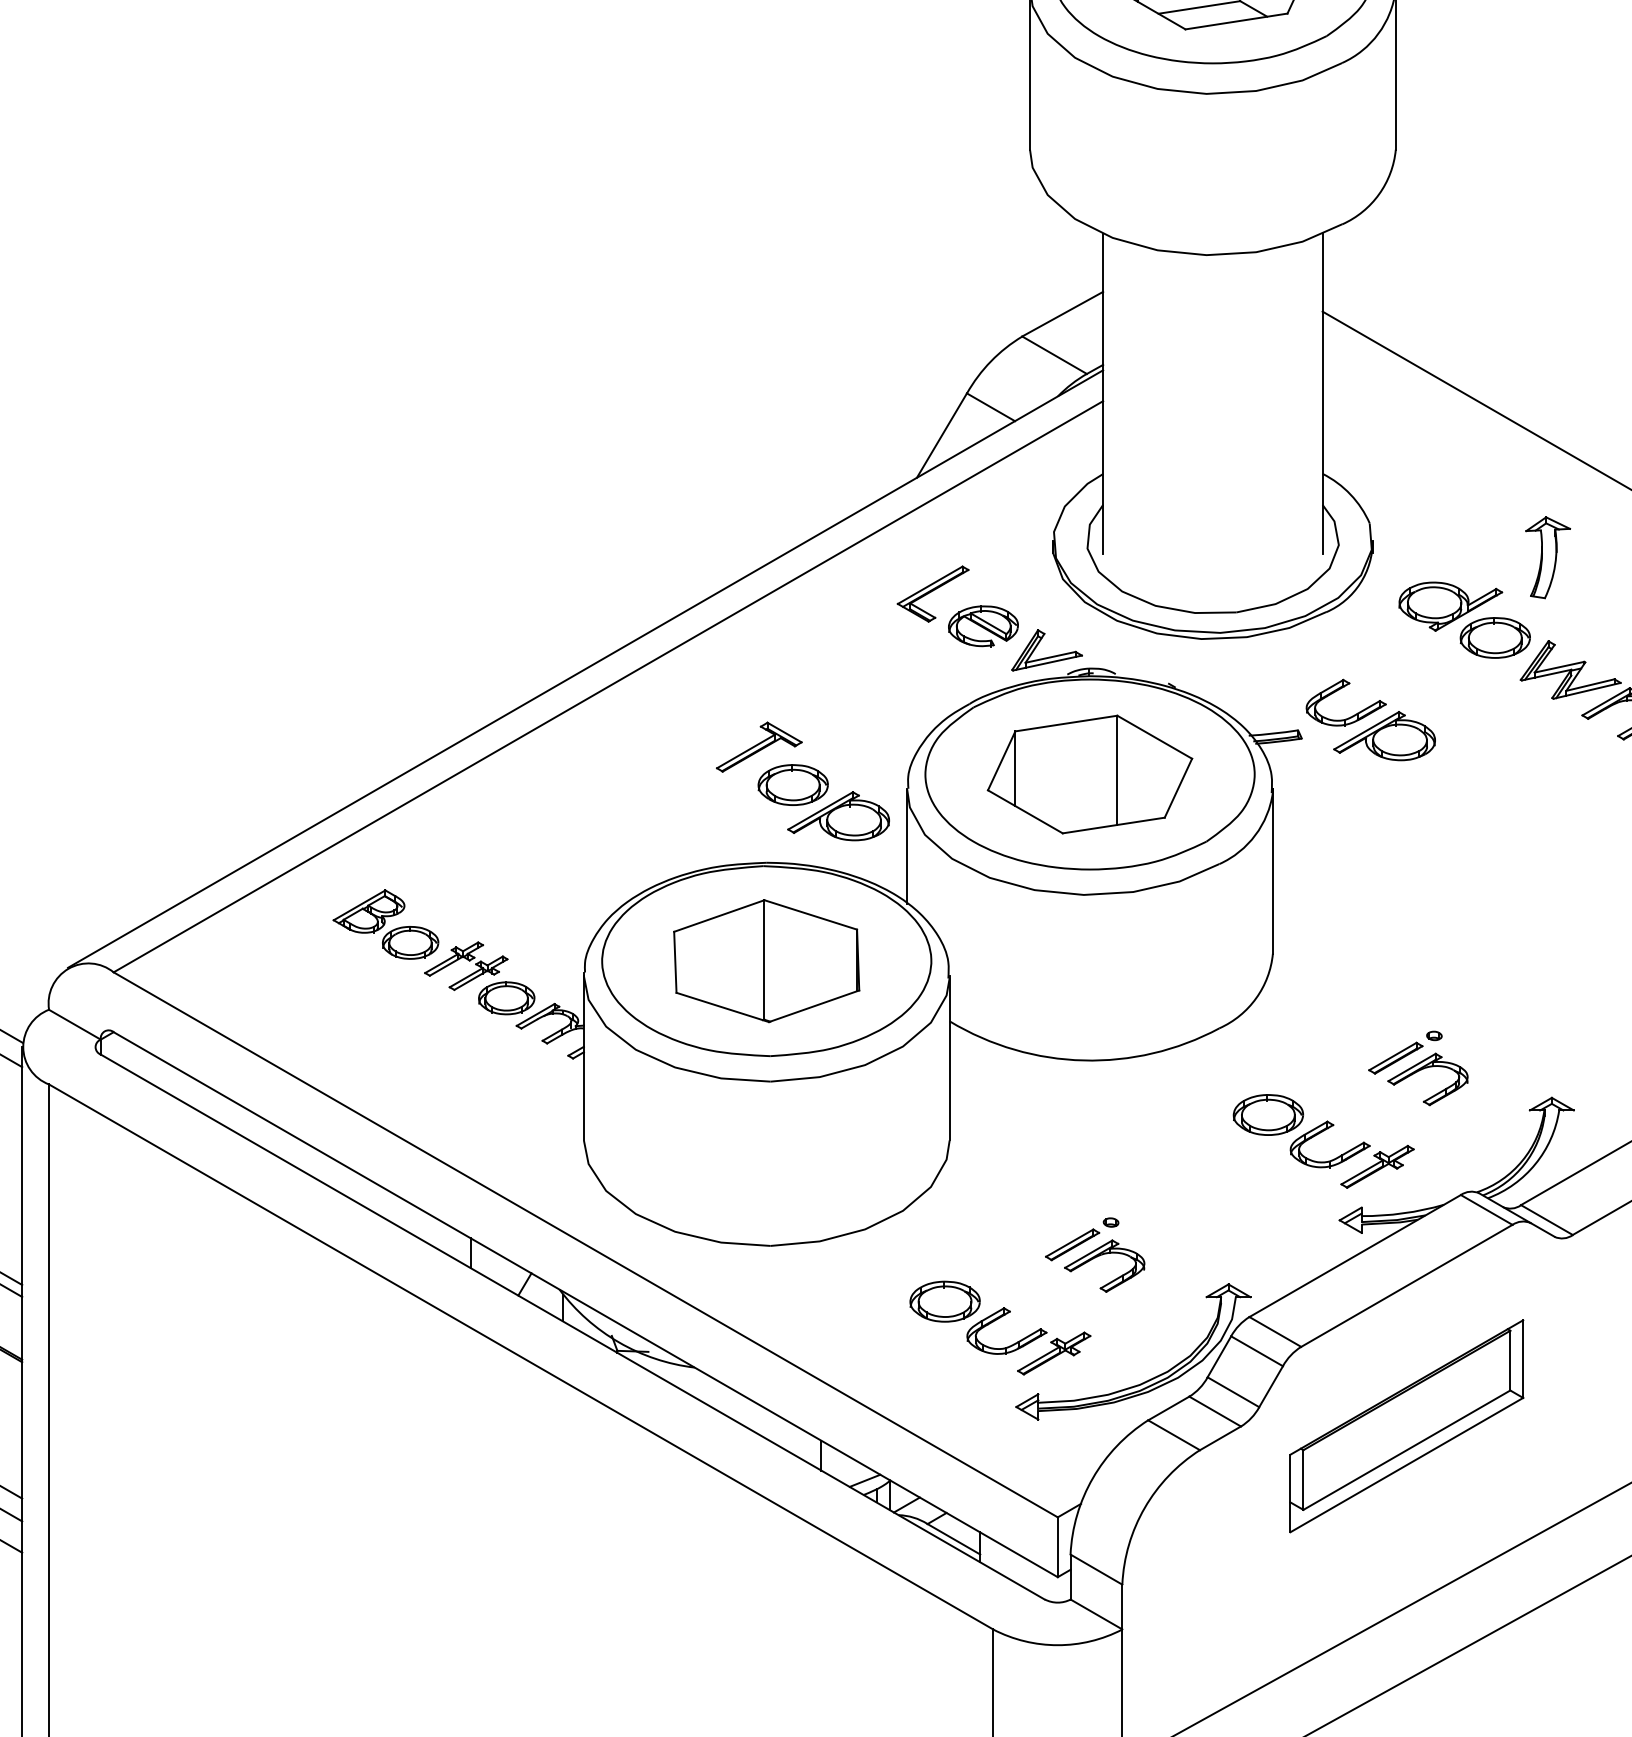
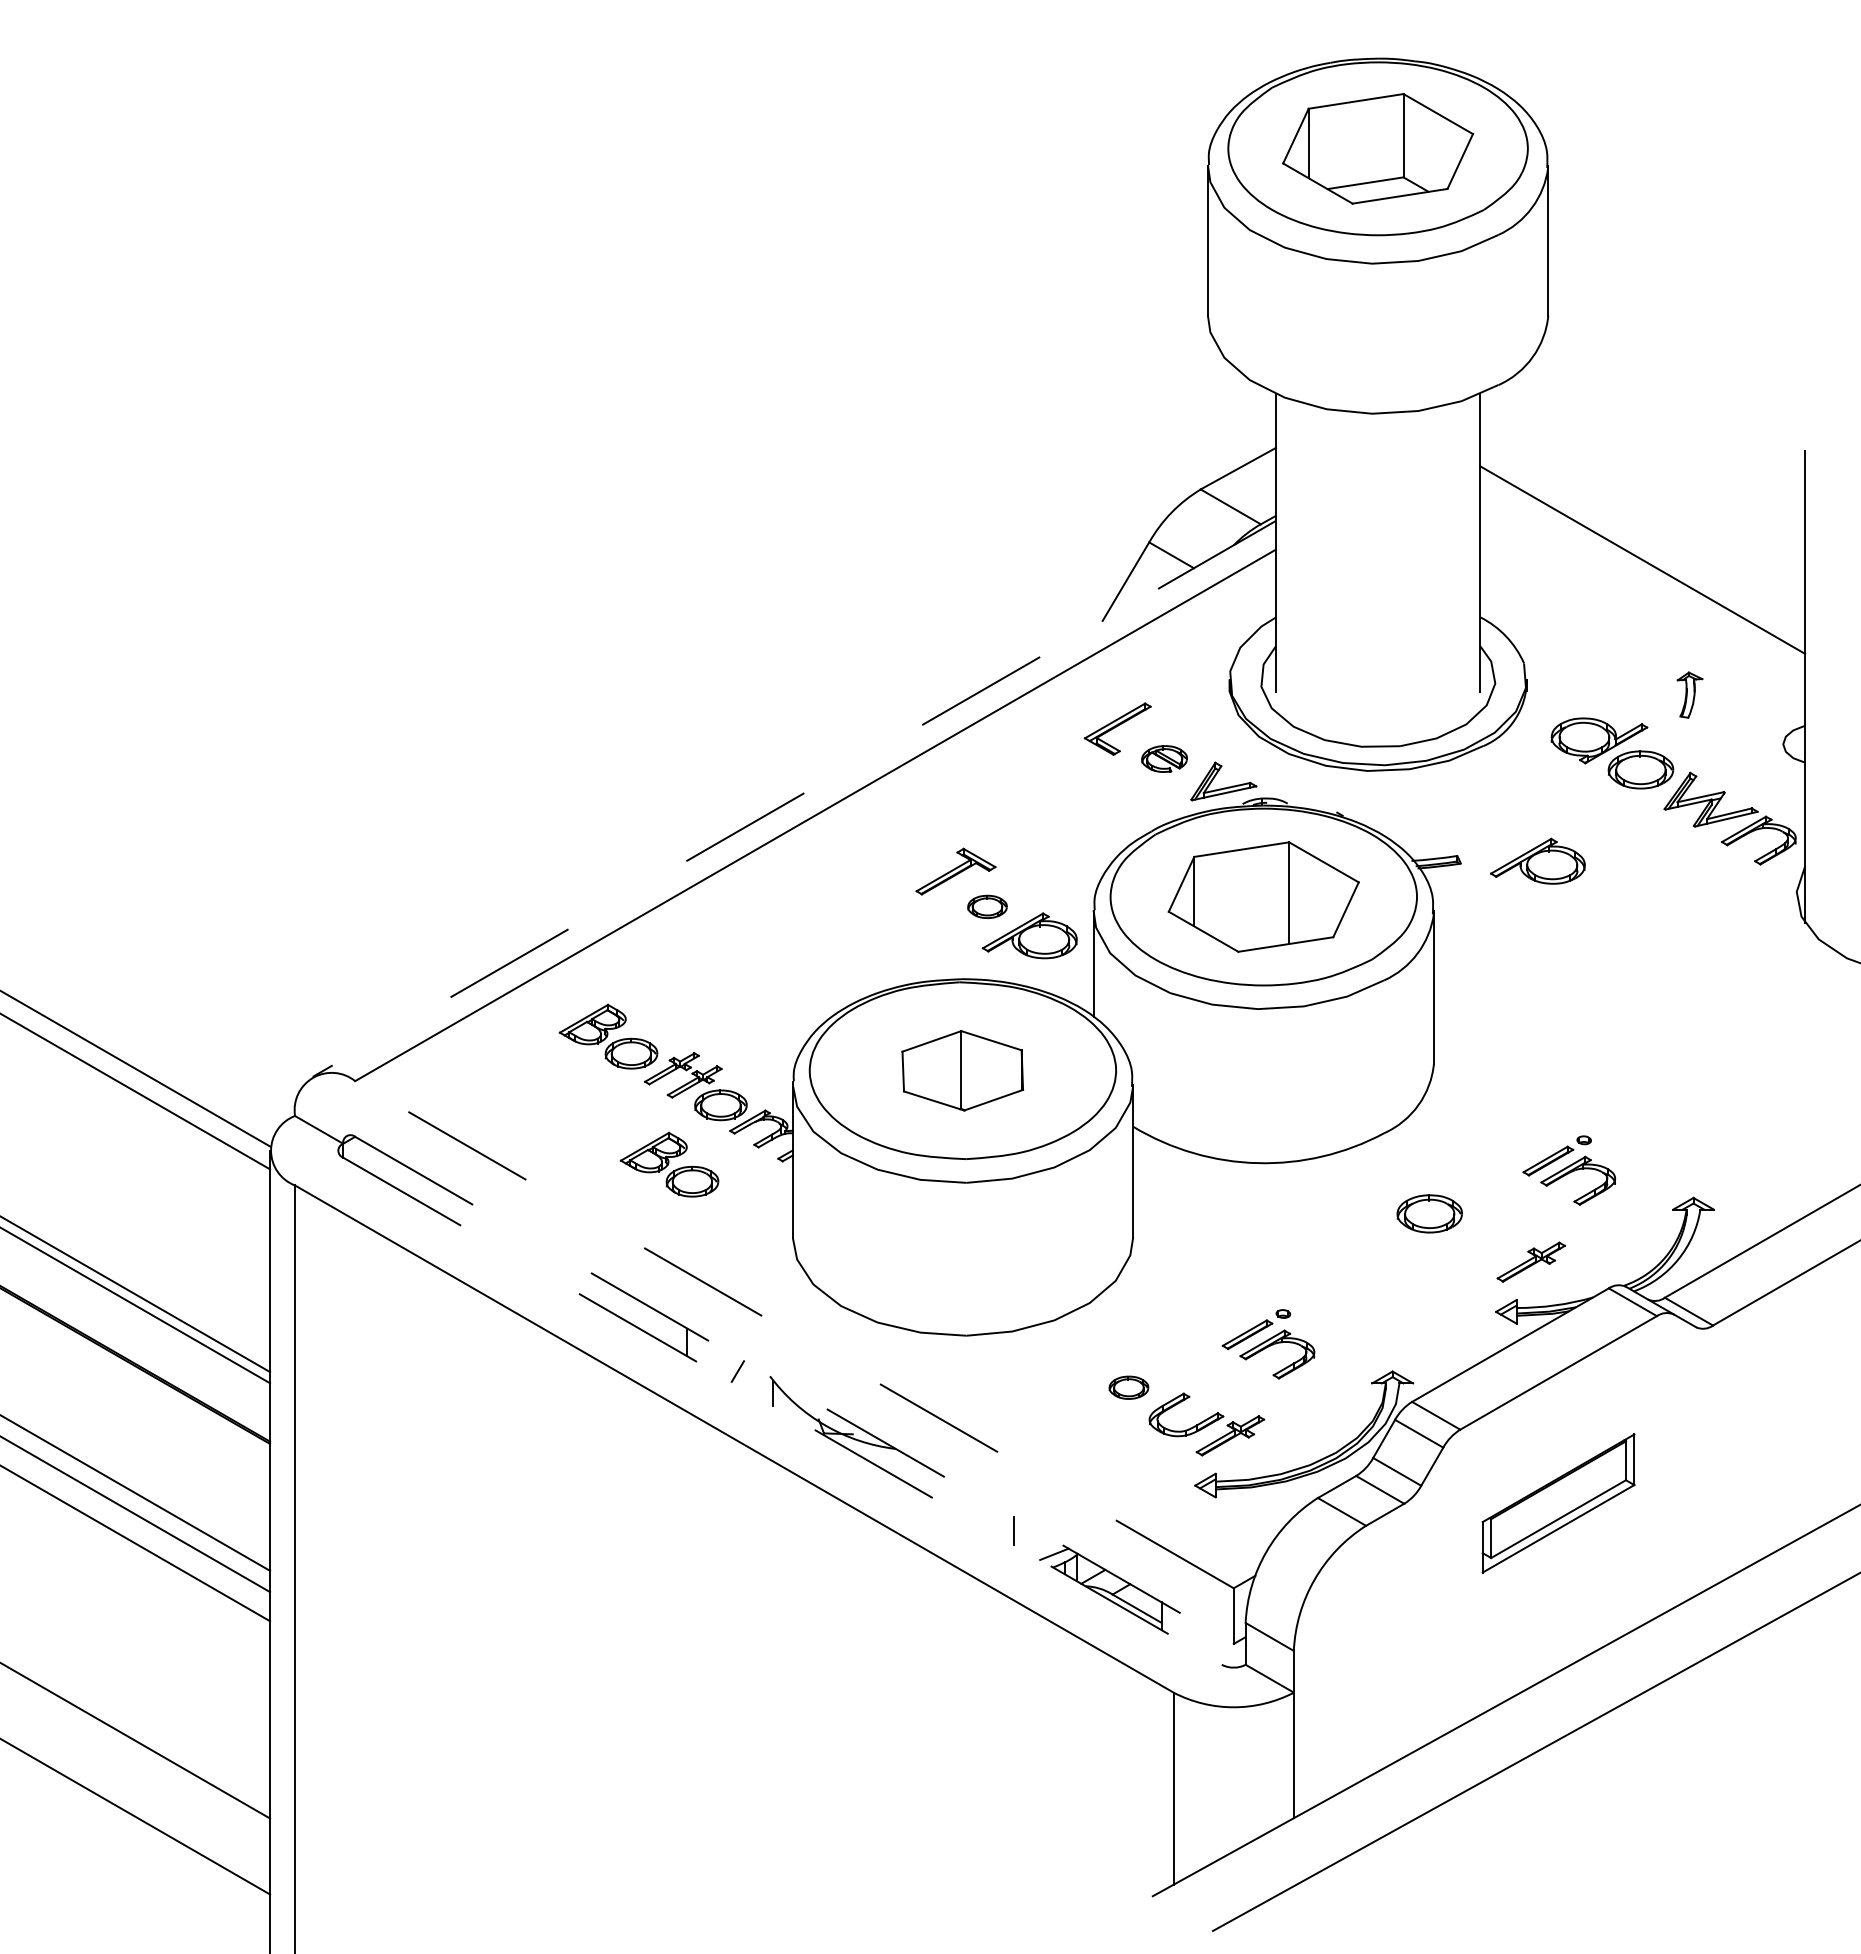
part: (1547, 556) -> (1689, 694), size x0.6
part: (983, 625) -> (1164, 758), size x0.7
line: (584, 669) -> (793, 799), solid -> dashed
part: (1340, 690) -> (1496, 818), removed
part: (793, 784) -> (987, 906), size x0.6
part: (766, 960) -> (962, 1070), size x0.7
part: (451, 1061) -> (669, 1164), added
part: (1324, 1131) -> (1481, 1229), removed
line: (585, 1244) -> (794, 1334), solid -> dashed
part: (944, 1301) -> (1128, 1387), size x0.6
line: (585, 1304) -> (794, 1390), solid -> dashed
line: (572, 1327) -> (782, 1411), solid -> dashed
part: (1406, 1426) -> (1558, 1503), size x0.7

